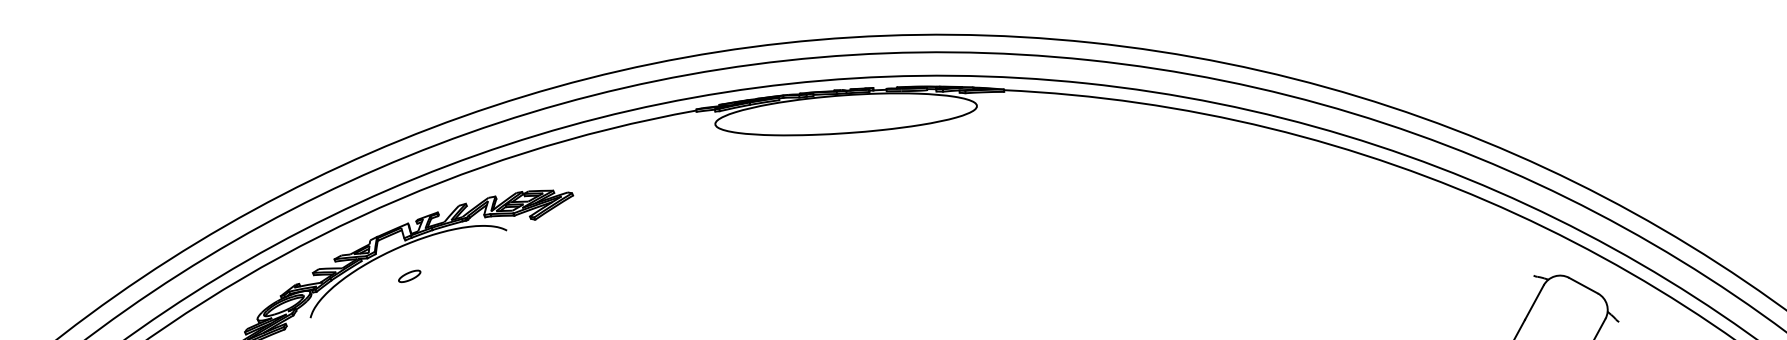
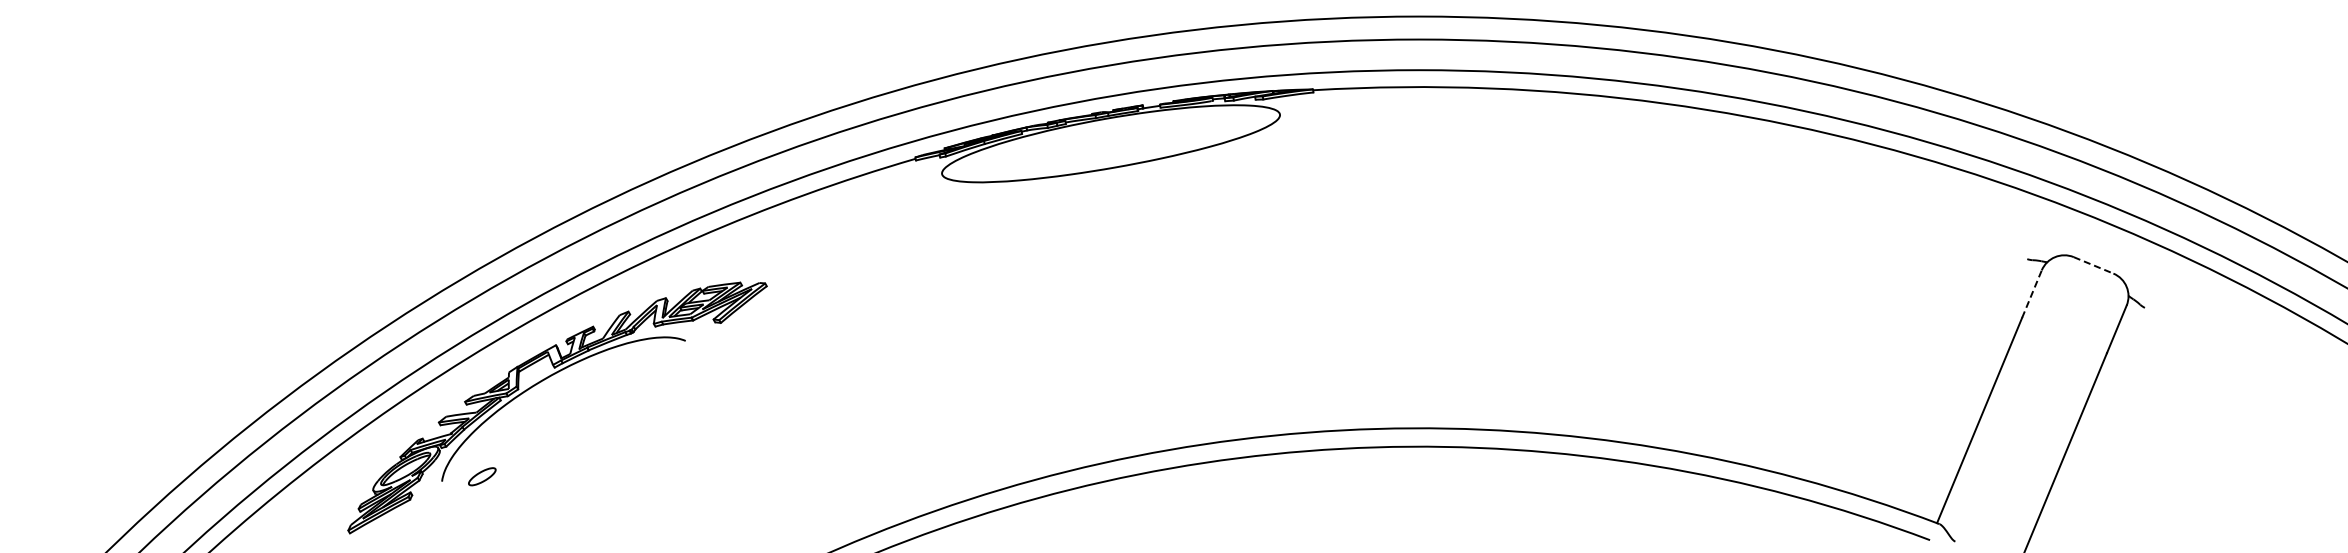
part: (409, 276) -> (482, 476), moved
line: (1584, 285) -> (2094, 265), solid -> dashed
line: (1533, 302) -> (2031, 294), solid -> dashed

